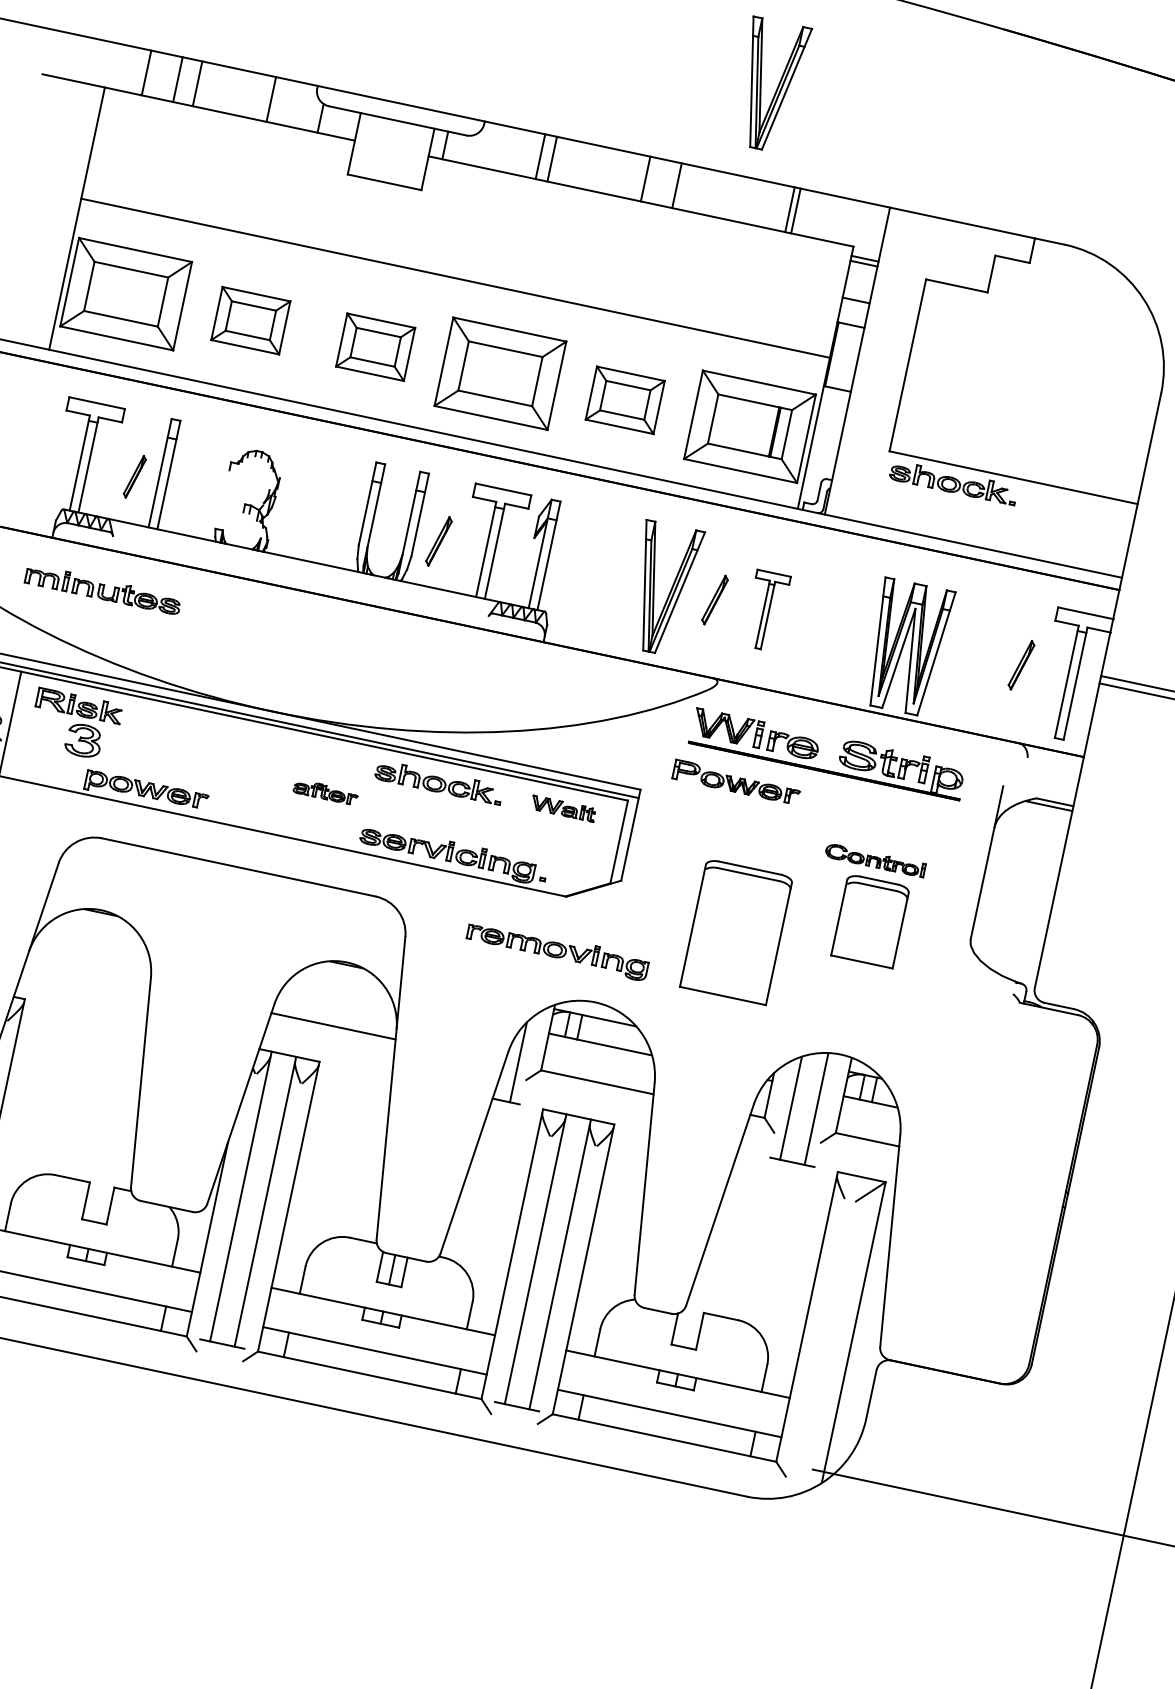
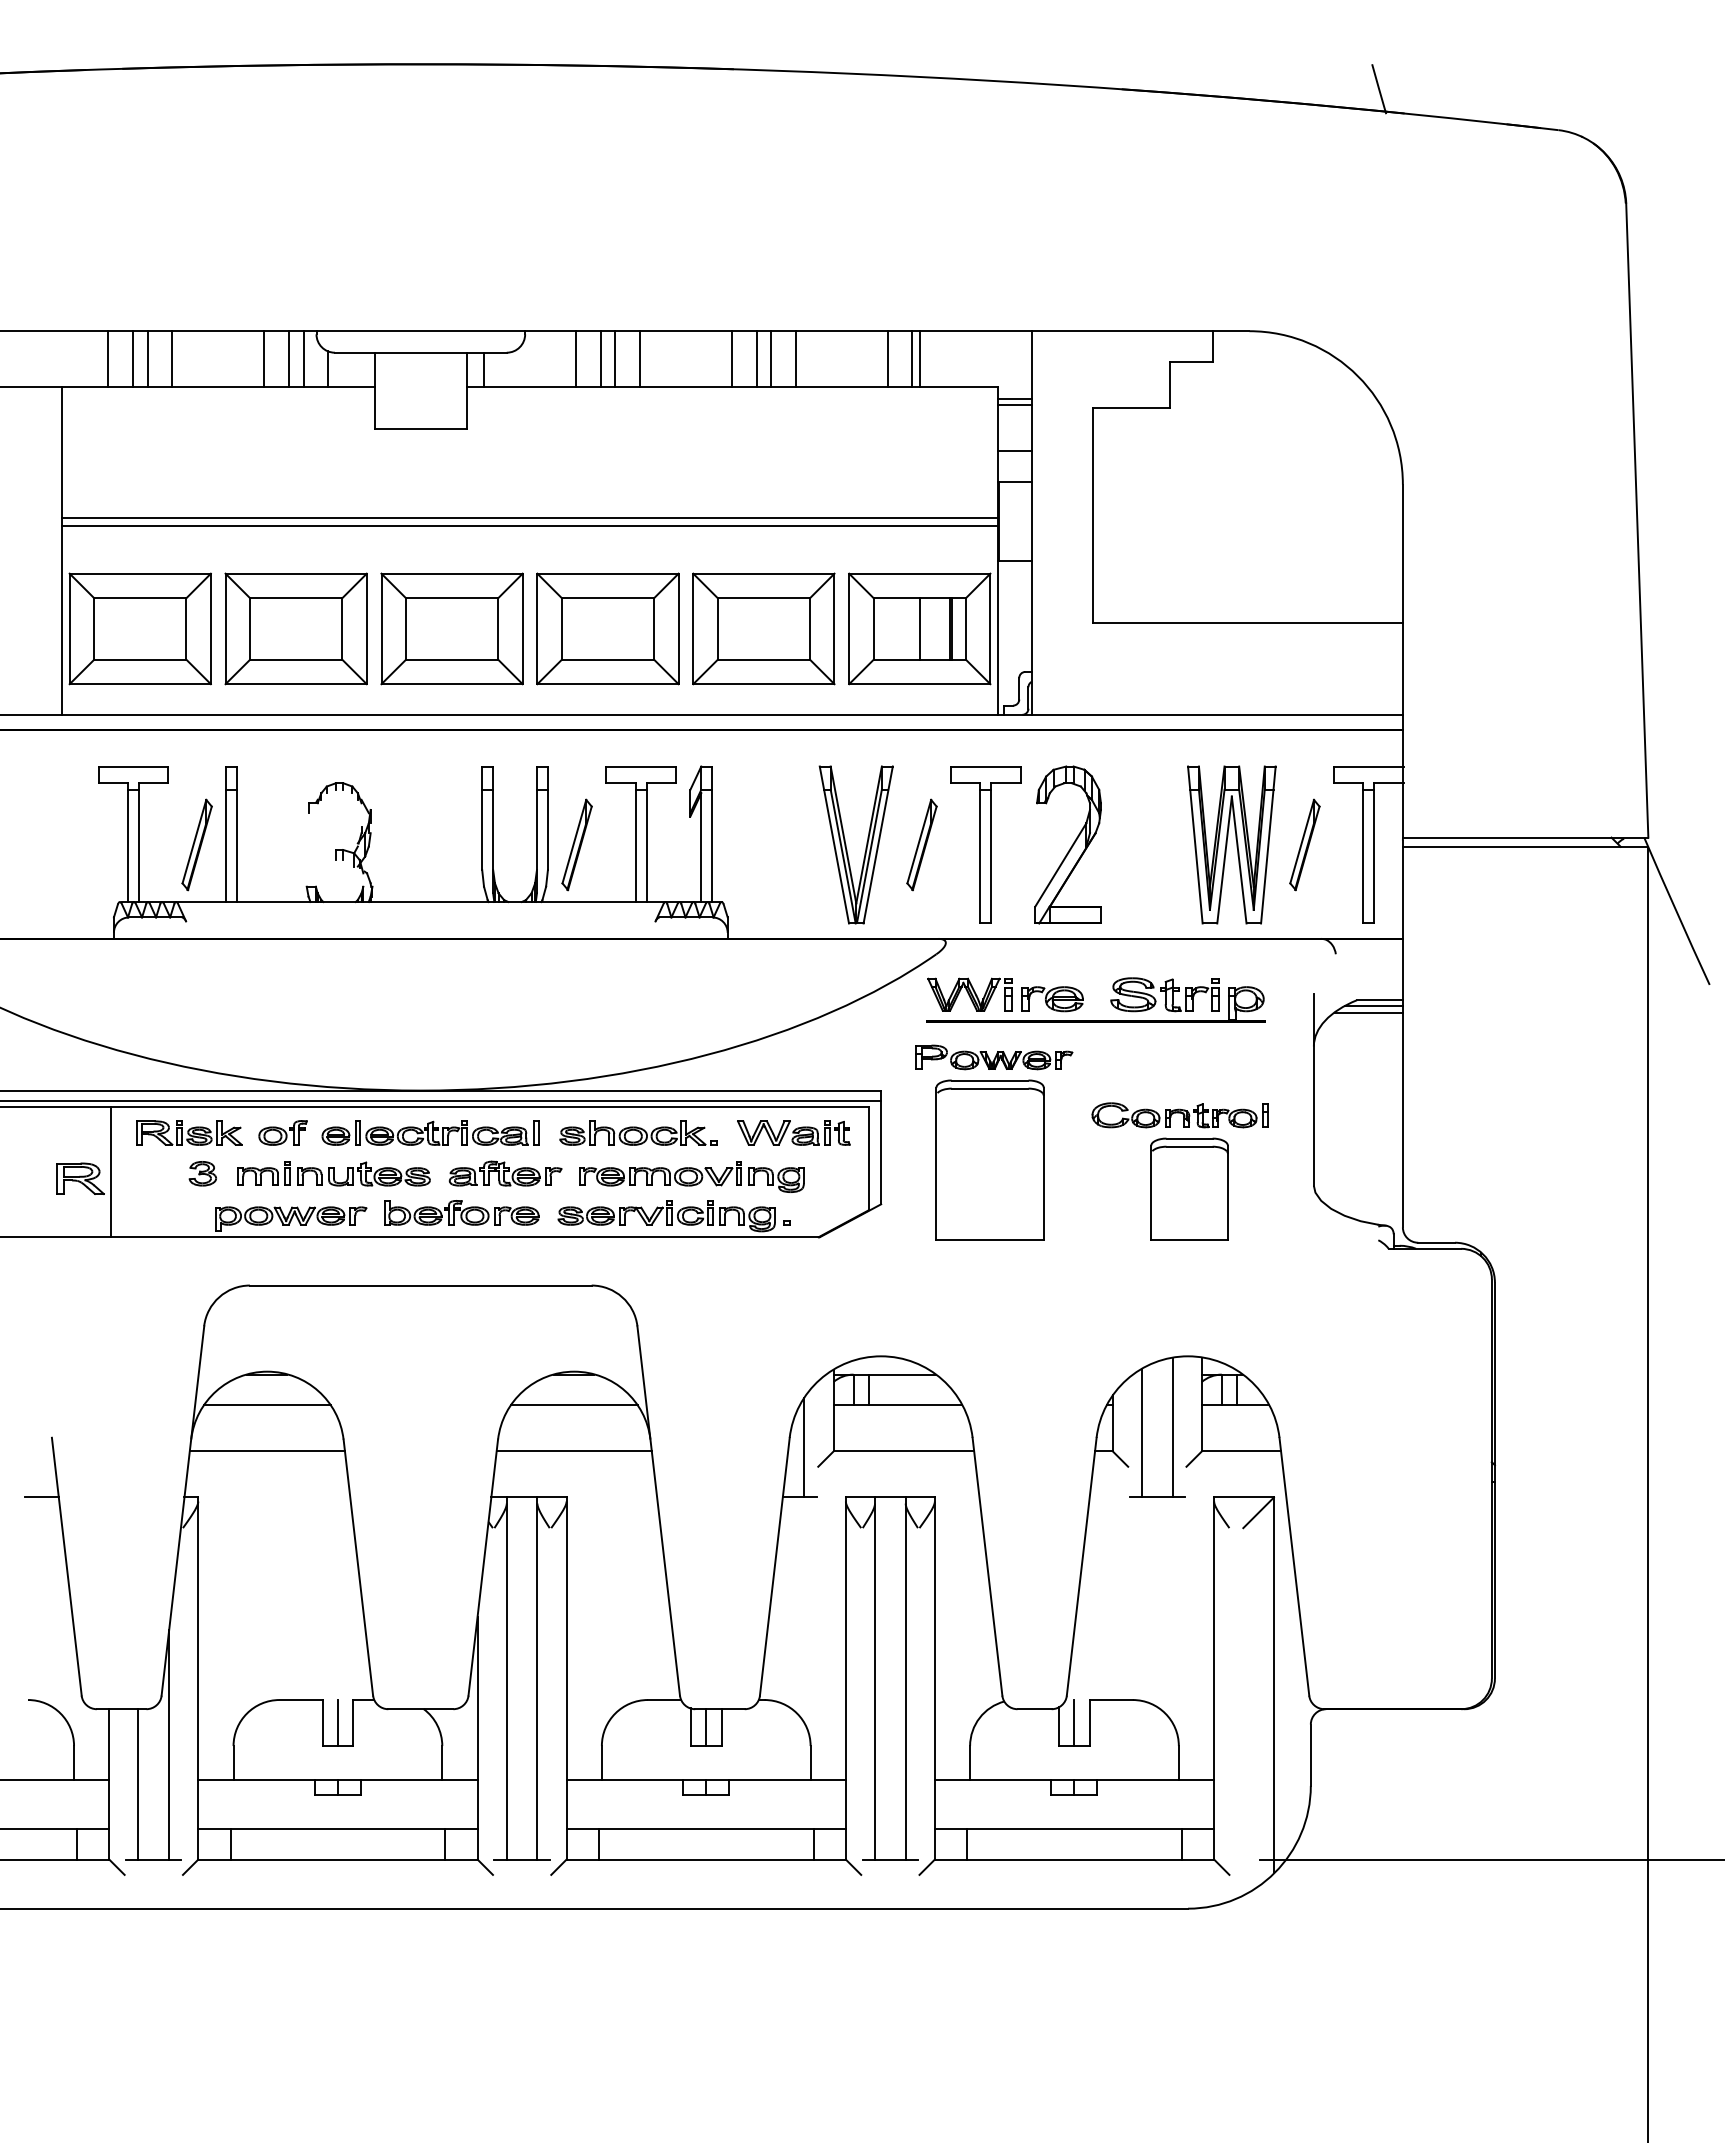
line: (165, 77) -> (132, 359), added
part: (761, 83) -> (846, 215), removed
line: (290, 103) -> (288, 359), added
line: (302, 106) -> (303, 359), added
line: (521, 152) -> (576, 359), added
line: (571, 163) -> (639, 359), added
line: (665, 183) -> (756, 359), added
line: (696, 190) -> (795, 359), added
line: (770, 205) -> (887, 359), added
line: (456, 272) -> (529, 518), added
part: (250, 320) -> (295, 628), size x1.67
part: (375, 346) -> (451, 628), size x1.67
part: (625, 399) -> (763, 628), size x1.67
line: (749, 426) -> (919, 628), added
part: (134, 476) -> (196, 844), size x1.67
part: (953, 482) -> (1177, 643), removed
part: (438, 540) -> (576, 844), size x1.43
part: (102, 589) -> (333, 1173), moved
part: (714, 599) -> (921, 844), size x1.43
part: (765, 610) -> (985, 844), size x1.67
part: (831, 624) -> (1067, 844), added
part: (907, 647) -> (1231, 844), moved
part: (1021, 664) -> (1304, 844), size x1.43
part: (154, 721) -> (282, 1132), added
part: (83, 740) -> (202, 1173), size x0.62
part: (272, 746) -> (430, 1132), added
part: (325, 792) -> (505, 1173), size x1.43
part: (563, 808) -> (793, 1132), size x1.43
line: (1043, 810) -> (1368, 1012), added
part: (283, 815) -> (461, 1212), added
part: (875, 860) -> (1179, 1115), size x1.43
part: (736, 931) -> (989, 1159), moved
line: (95, 937) -> (267, 1405), added
part: (557, 950) -> (691, 1176), moved
line: (87, 973) -> (266, 1451), added
line: (340, 989) -> (573, 1405), added
line: (97, 1203) -> (337, 1723), added
line: (687, 1329) -> (1074, 1723), added

